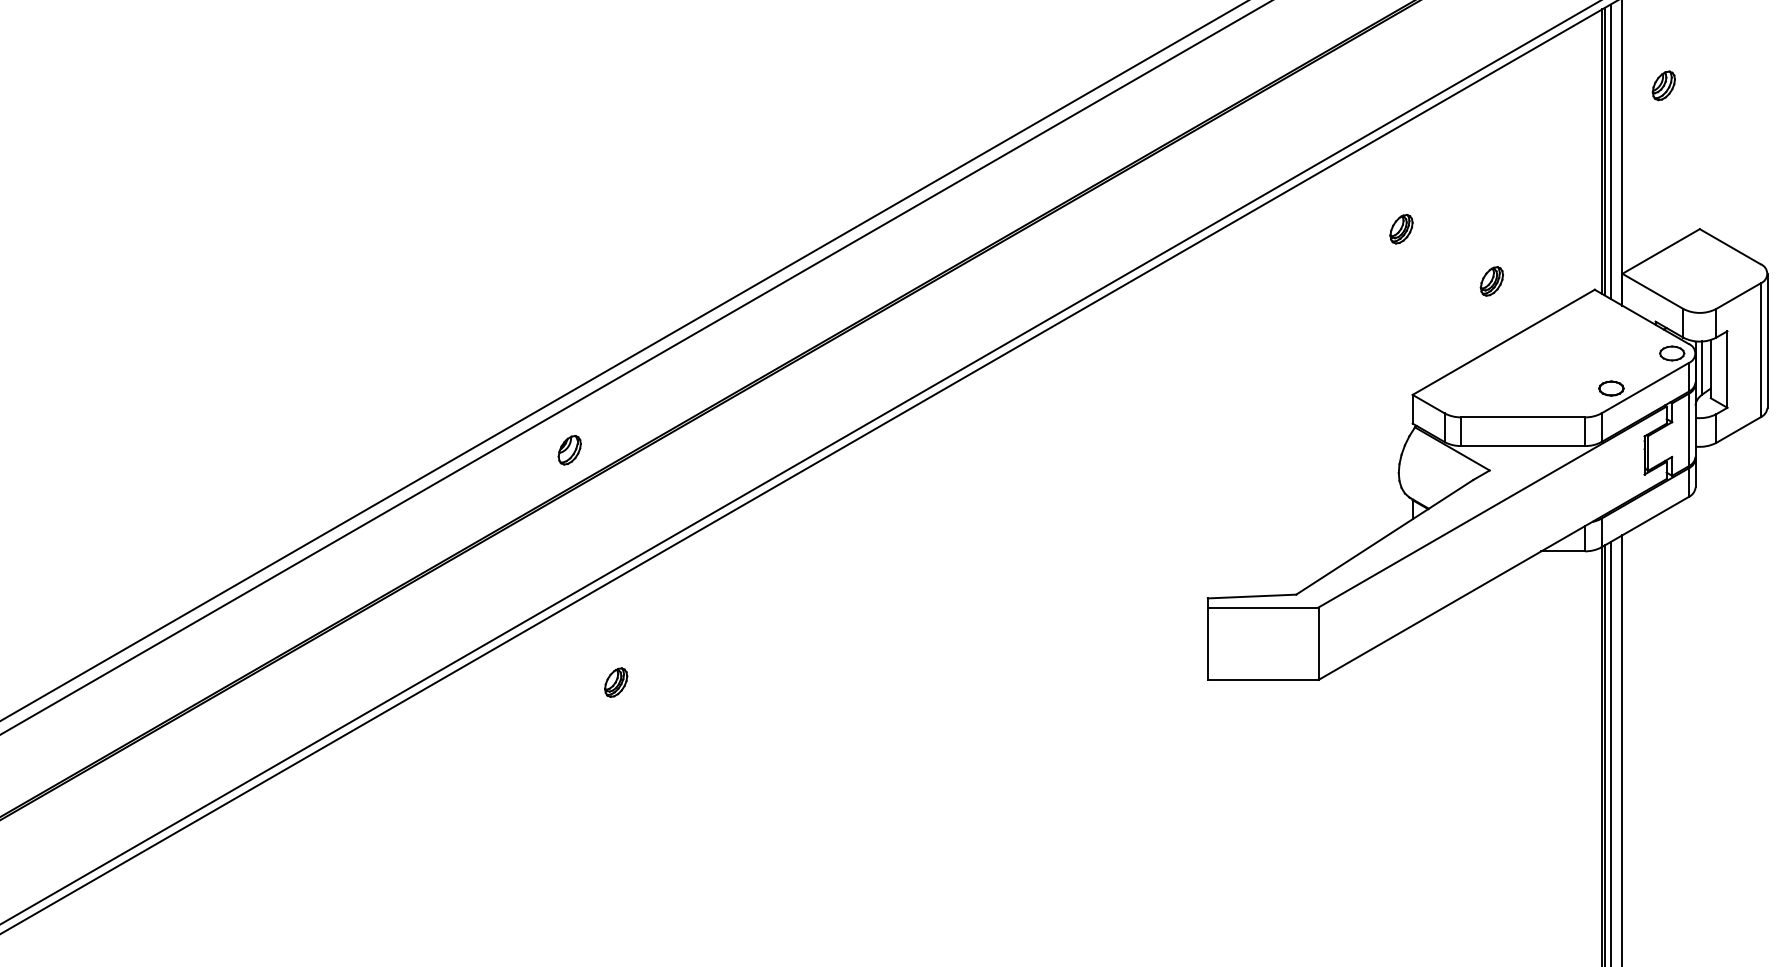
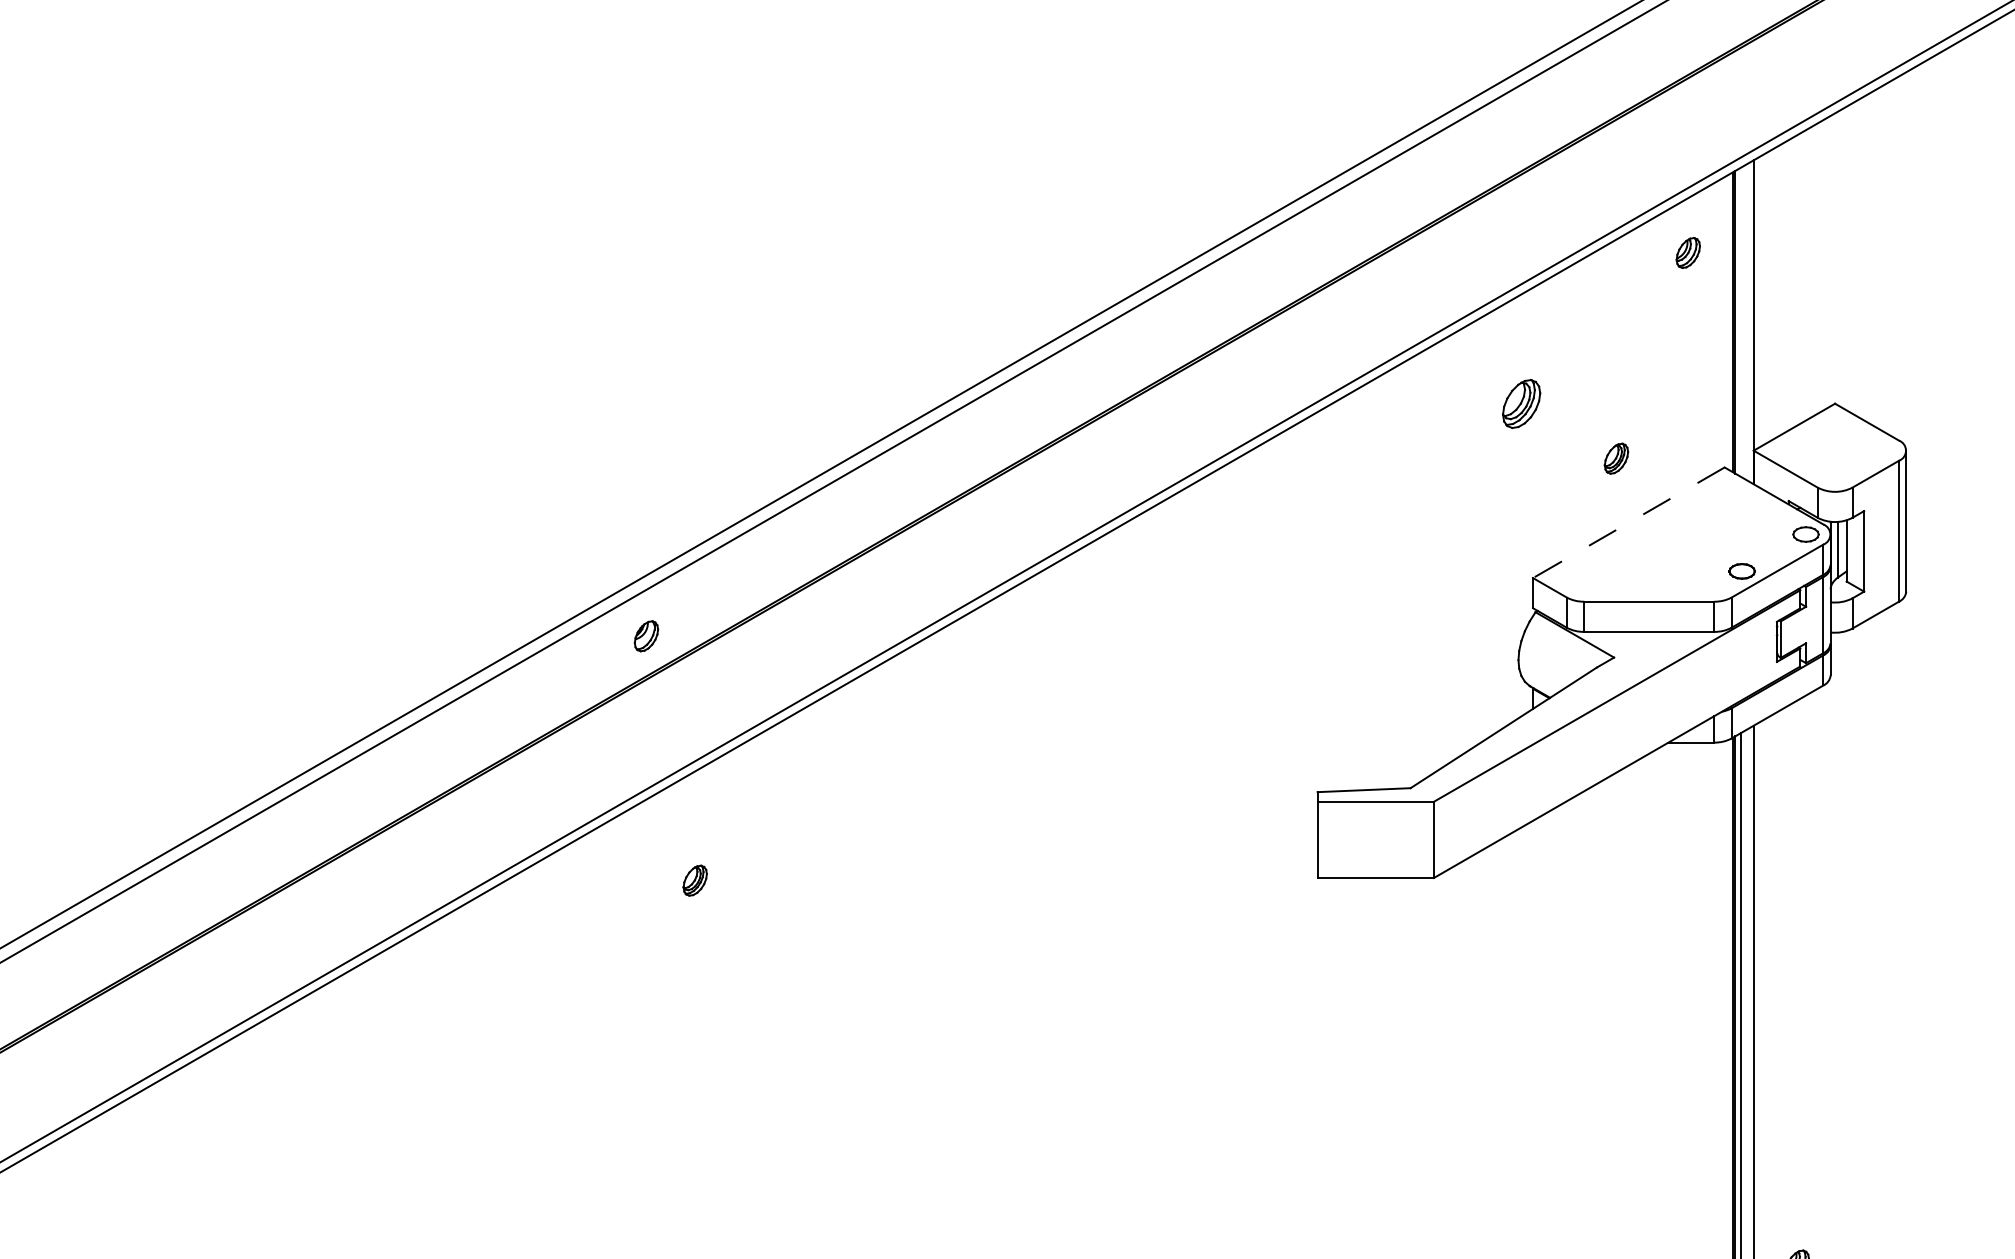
part: (1663, 85) -> (1687, 252), moved
line: (1610, 151) -> (1741, 322), removed
part: (1400, 228) -> (1520, 403), size x1.6
line: (1503, 342) -> (1628, 522), solid -> dashed

